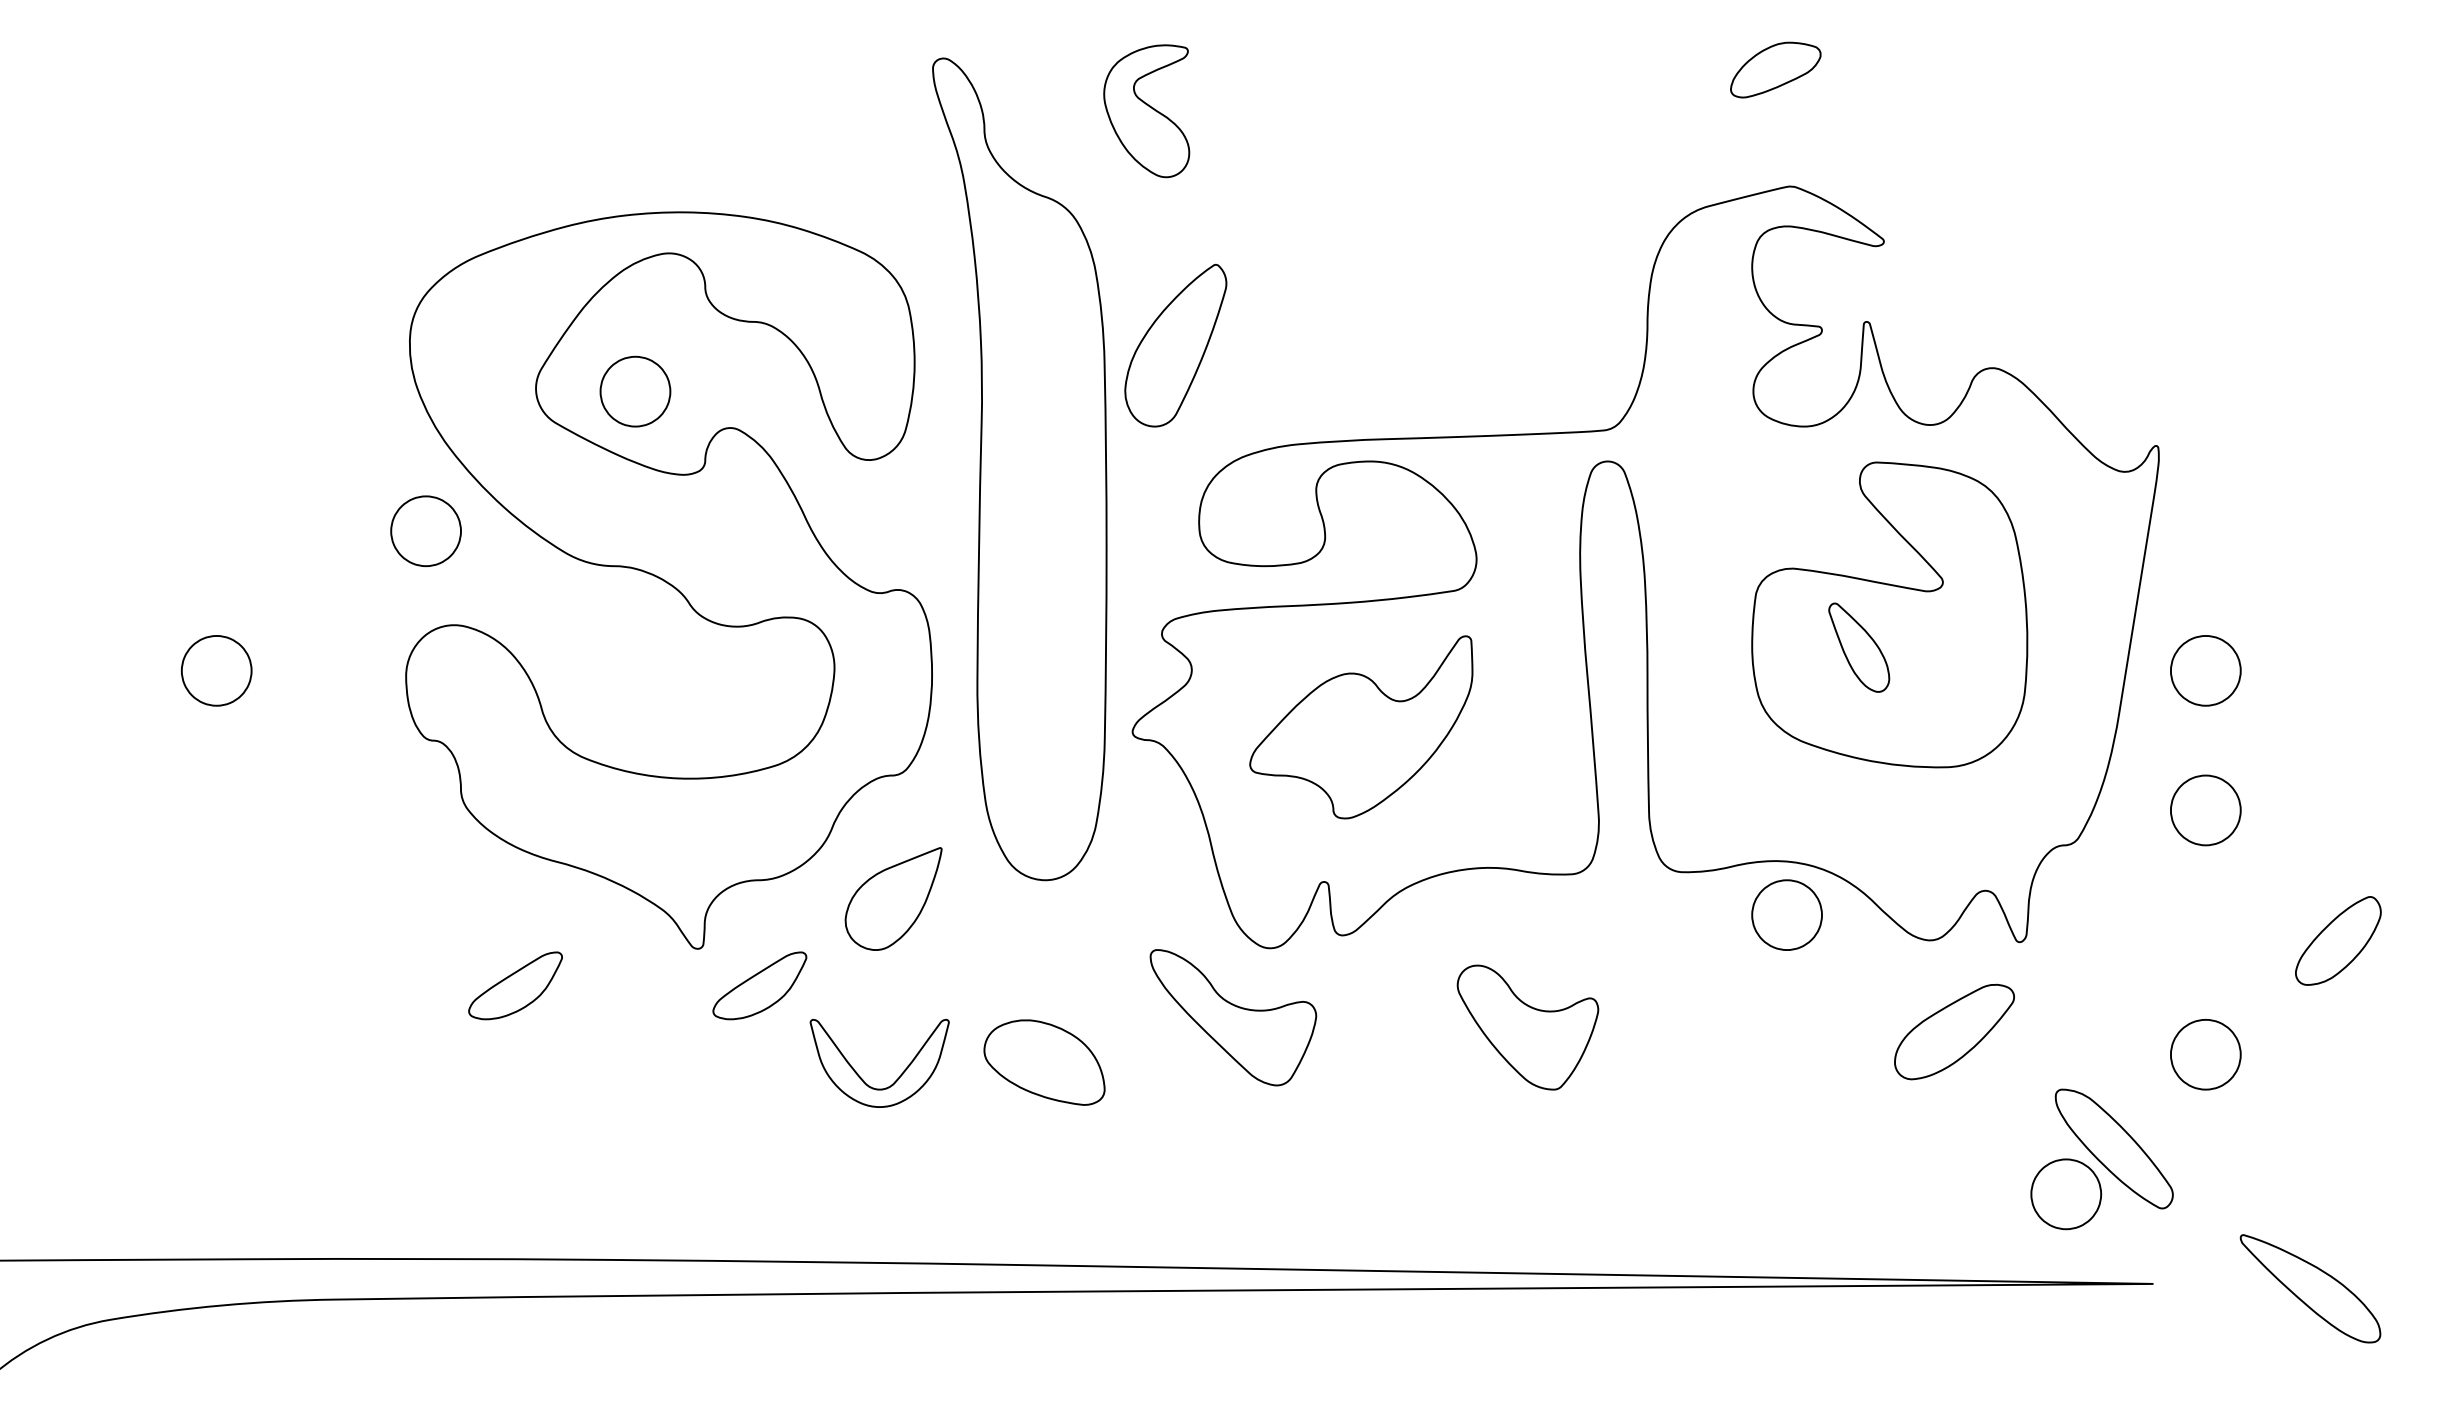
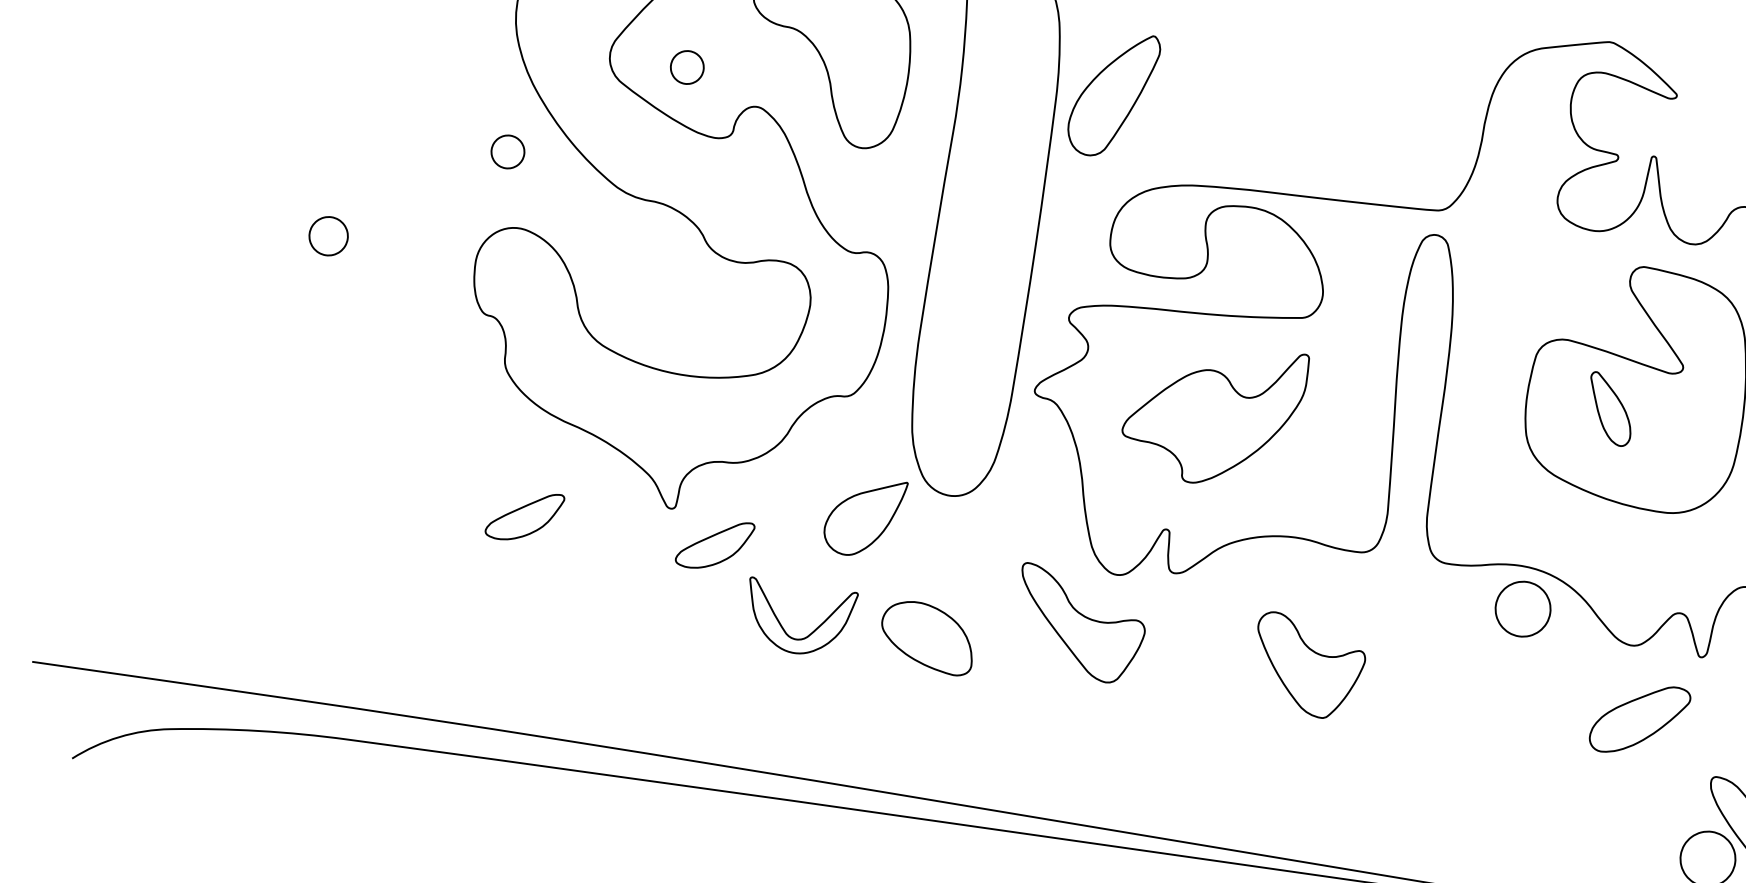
part: (635, 391) -> (687, 67), size x0.6
part: (425, 531) -> (507, 152), size x0.6
part: (216, 670) -> (328, 235), size x0.7
part: (893, 898) -> (864, 516), moved

